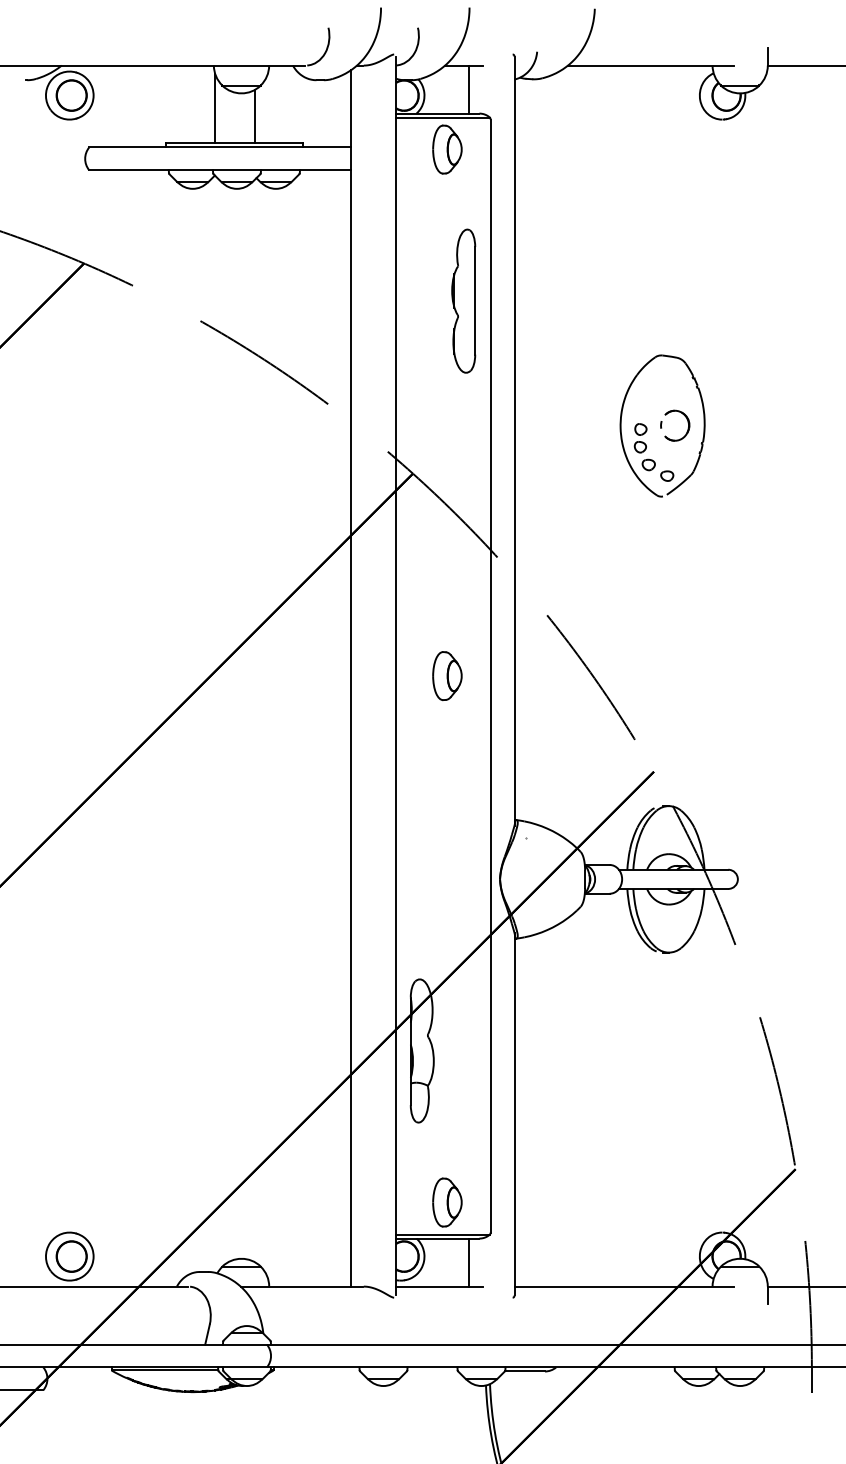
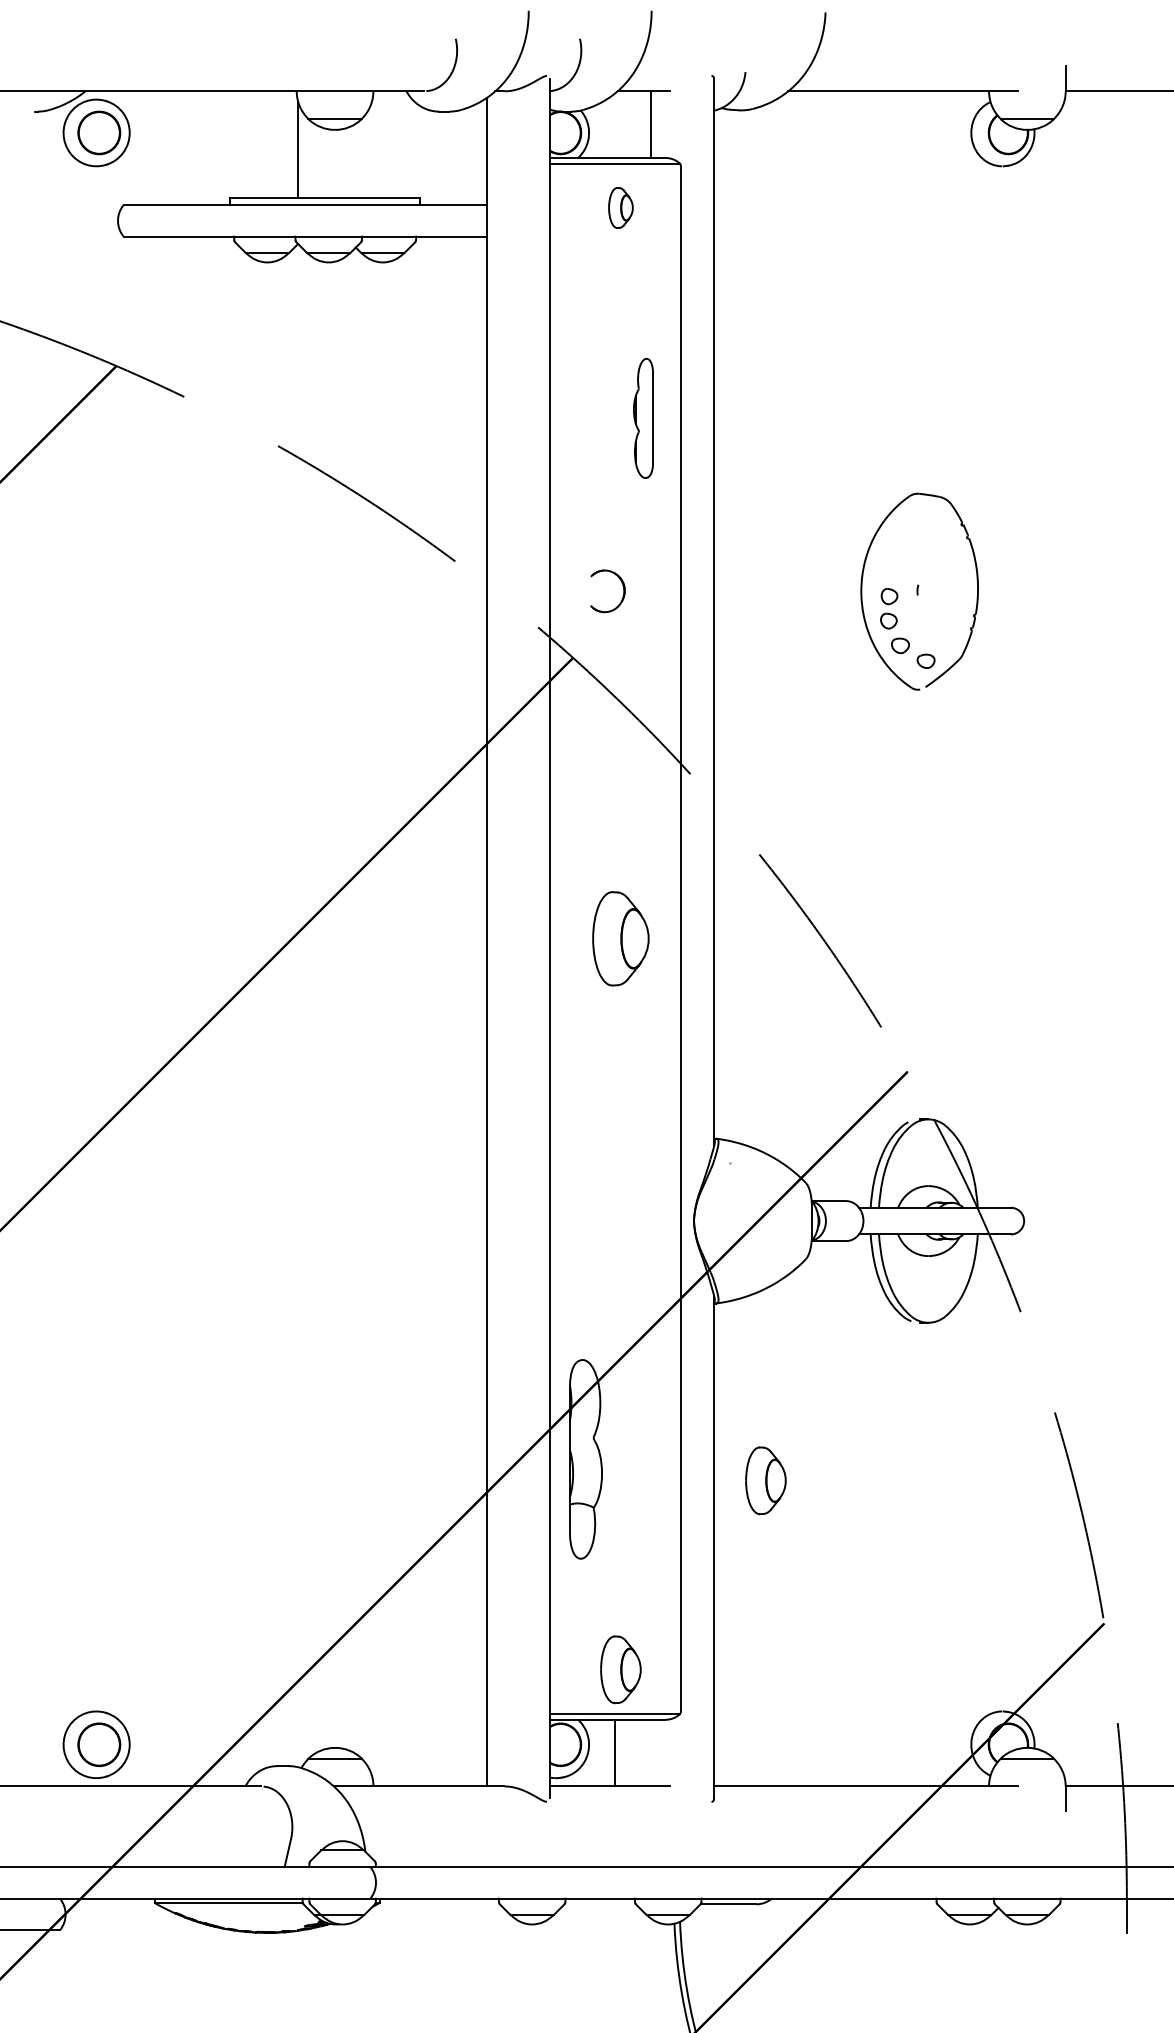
line: (255, 116) -> (354, 161), removed
part: (447, 149) -> (620, 207), size x0.6
part: (463, 301) -> (643, 418), size x0.6
part: (687, 422) -> (622, 586), moved
part: (447, 675) -> (620, 938), size x1.4
part: (551, 1066) -> (765, 1480), added
line: (468, 1262) -> (614, 1752), moved

